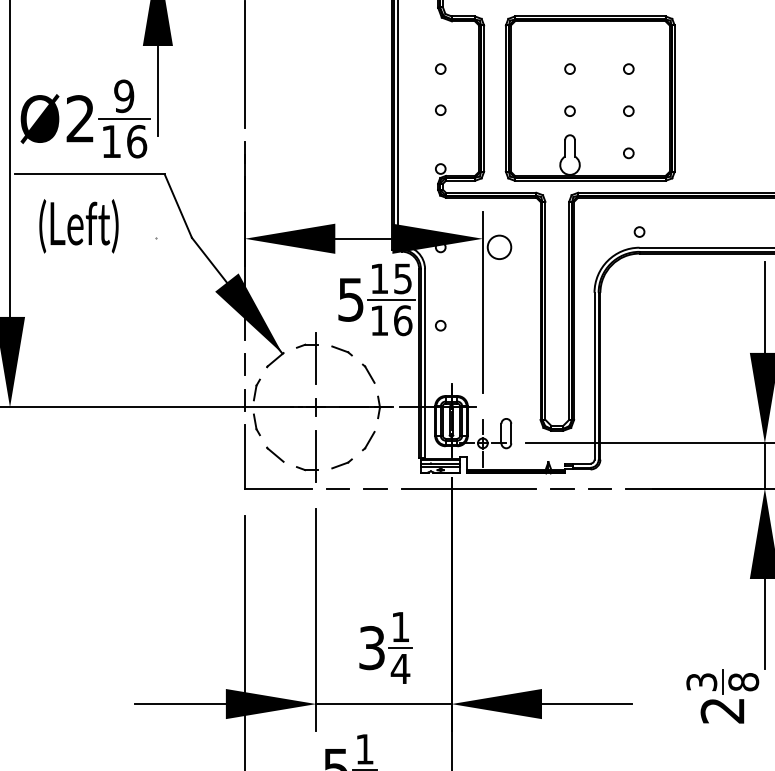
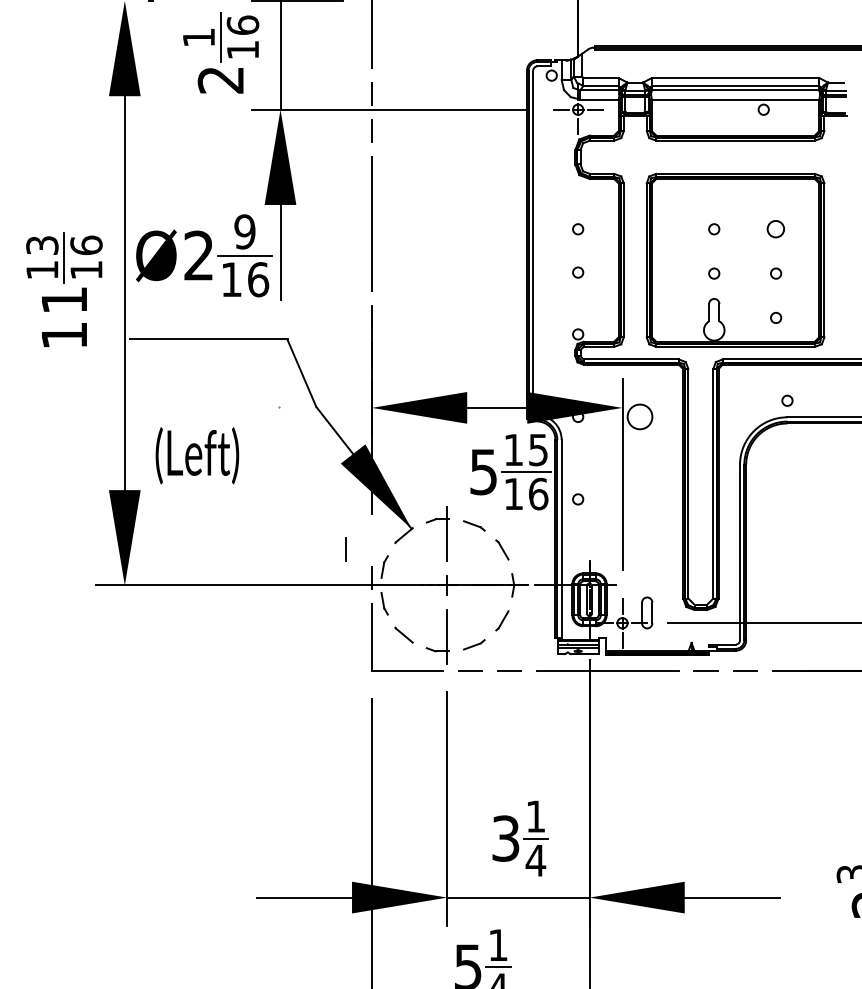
circle: (629, 69) -> (776, 229), size x1.6
part: (85, 118) -> (204, 255), moved
text: (79, 226) -> (197, 455), moved
line: (244, 364) -> (345, 549), moved

